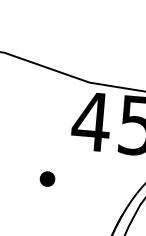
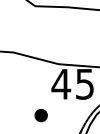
part: (46, 178) -> (40, 115), size x1.67

